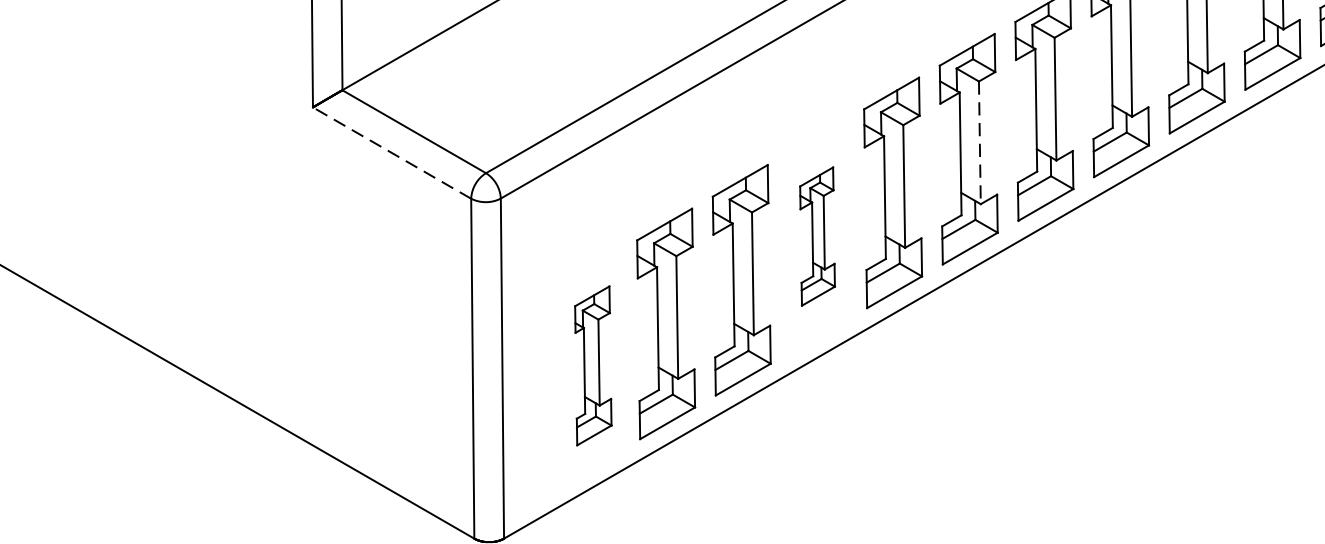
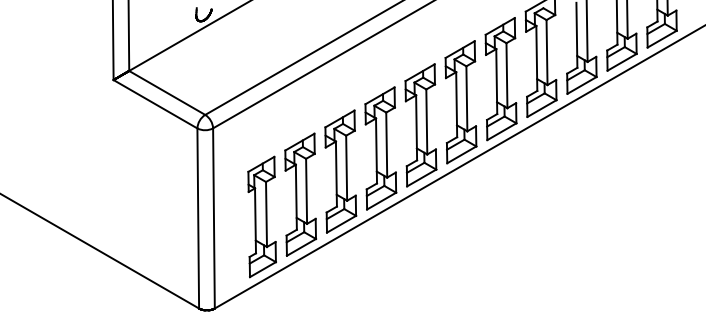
line: (979, 144) -> (466, 99), dashed -> solid
line: (392, 153) -> (155, 104), dashed -> solid
part: (816, 236) -> (380, 148), size x1.67
part: (592, 364) -> (261, 216), size x1.43

